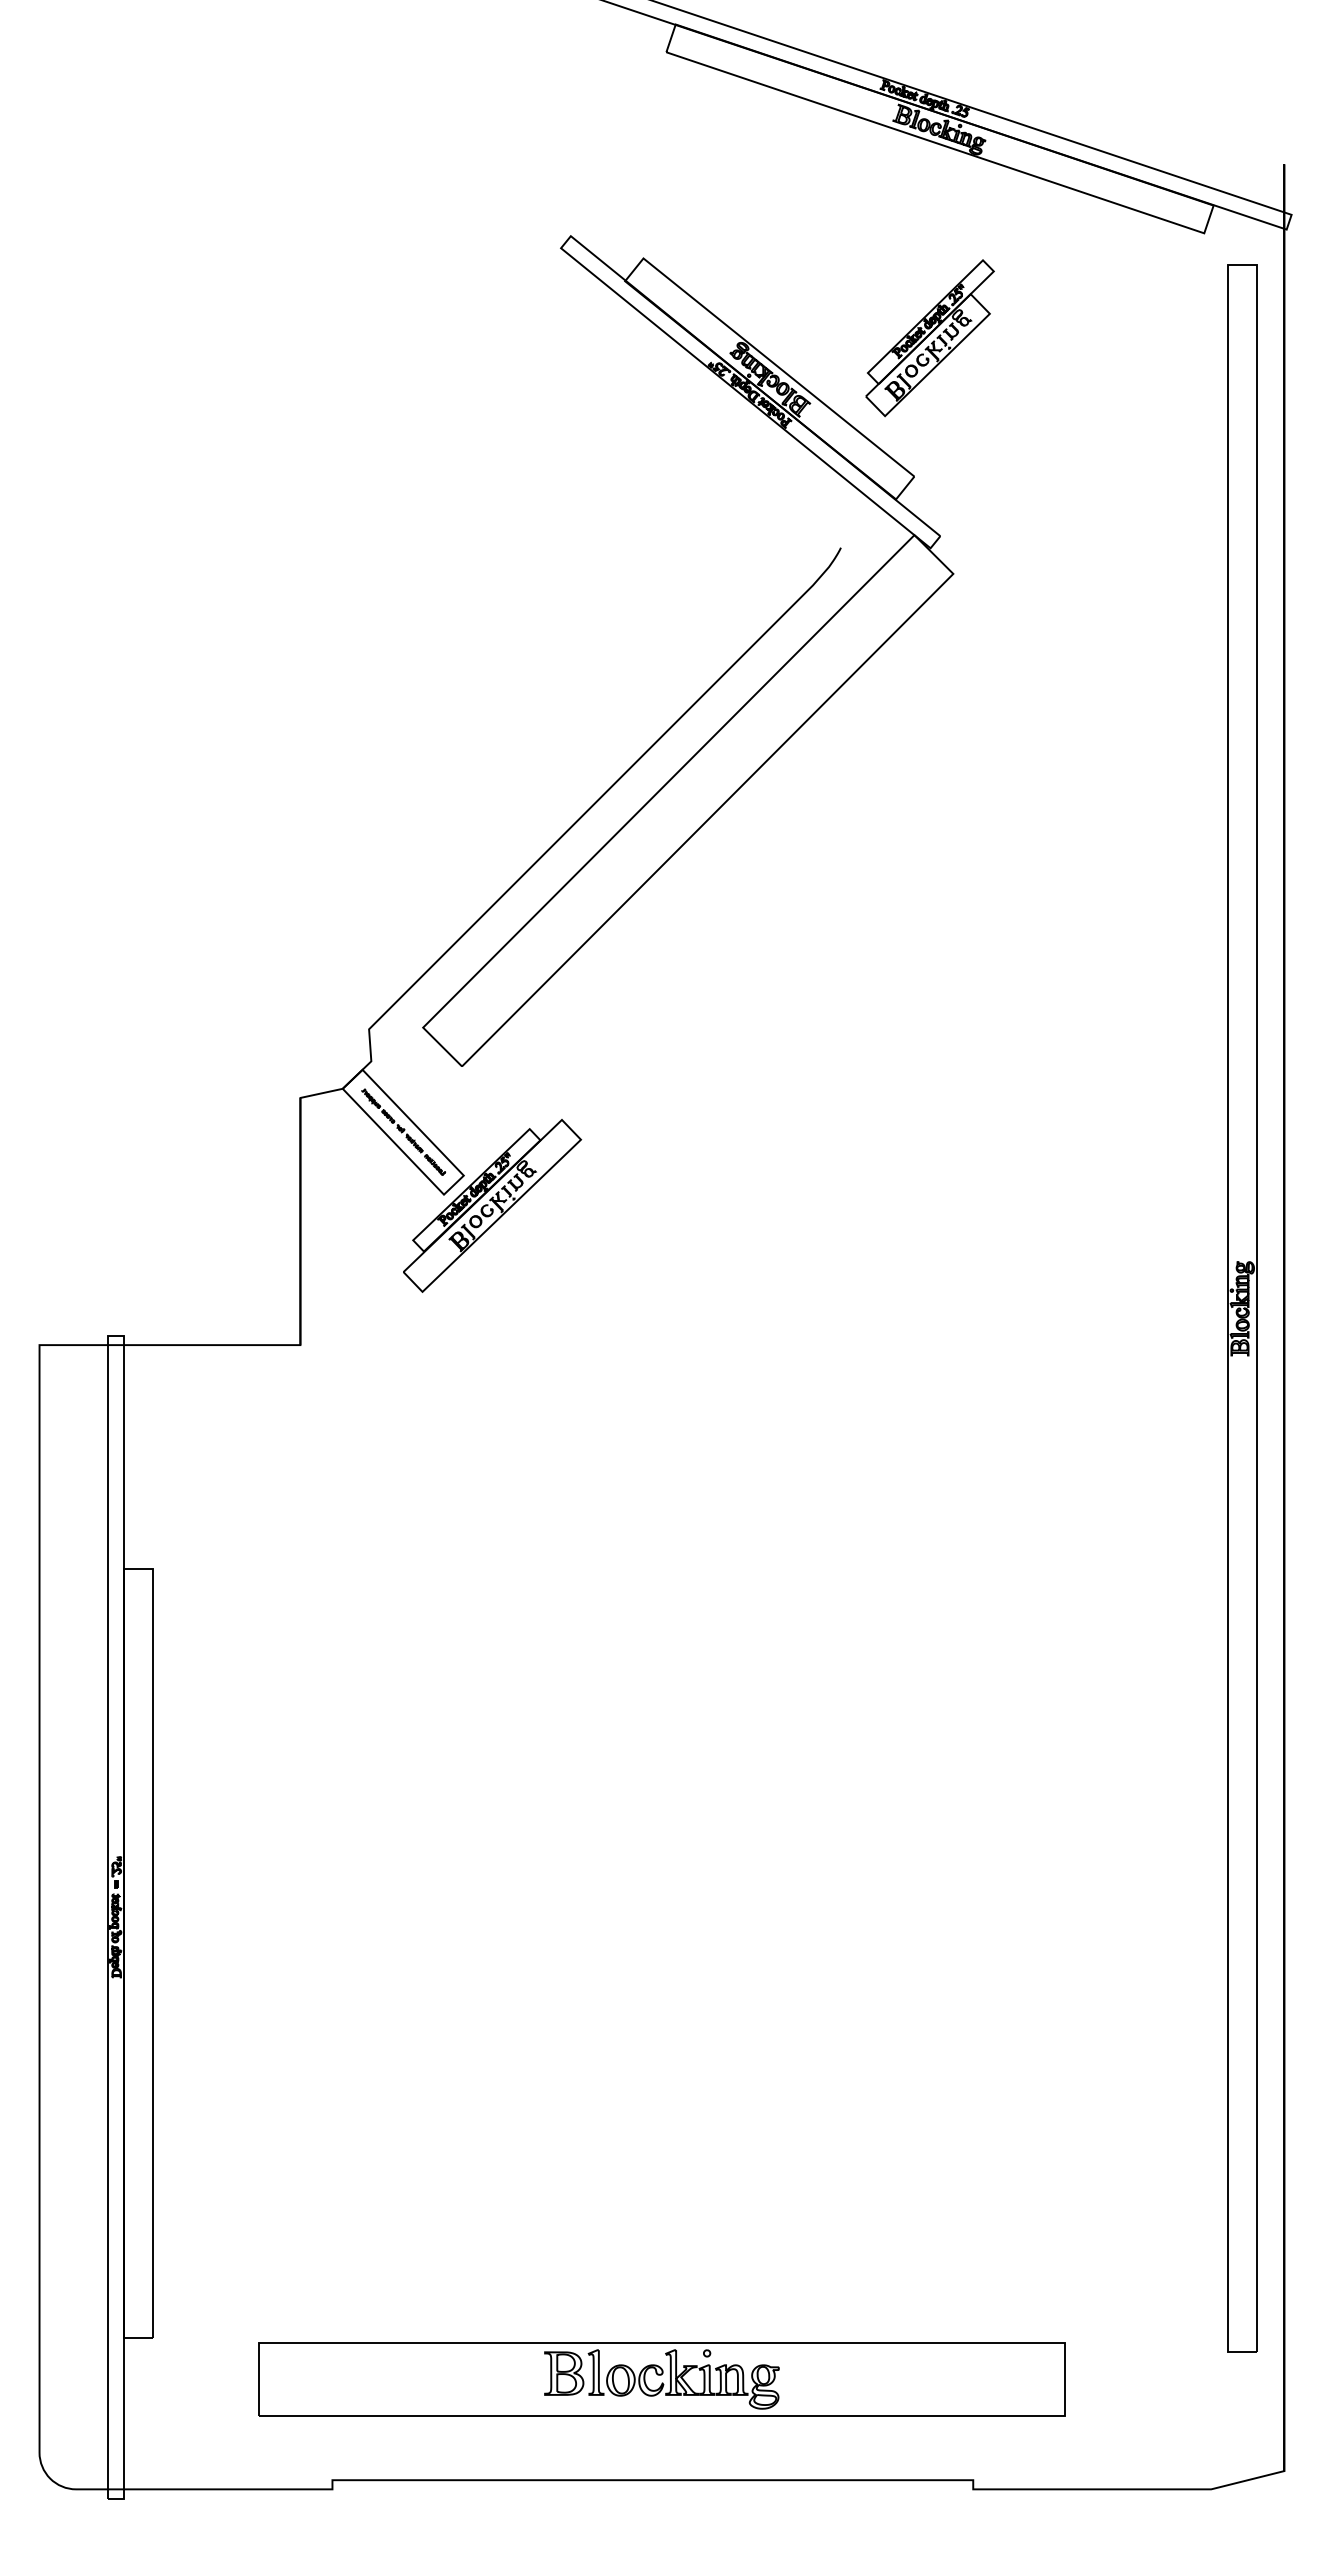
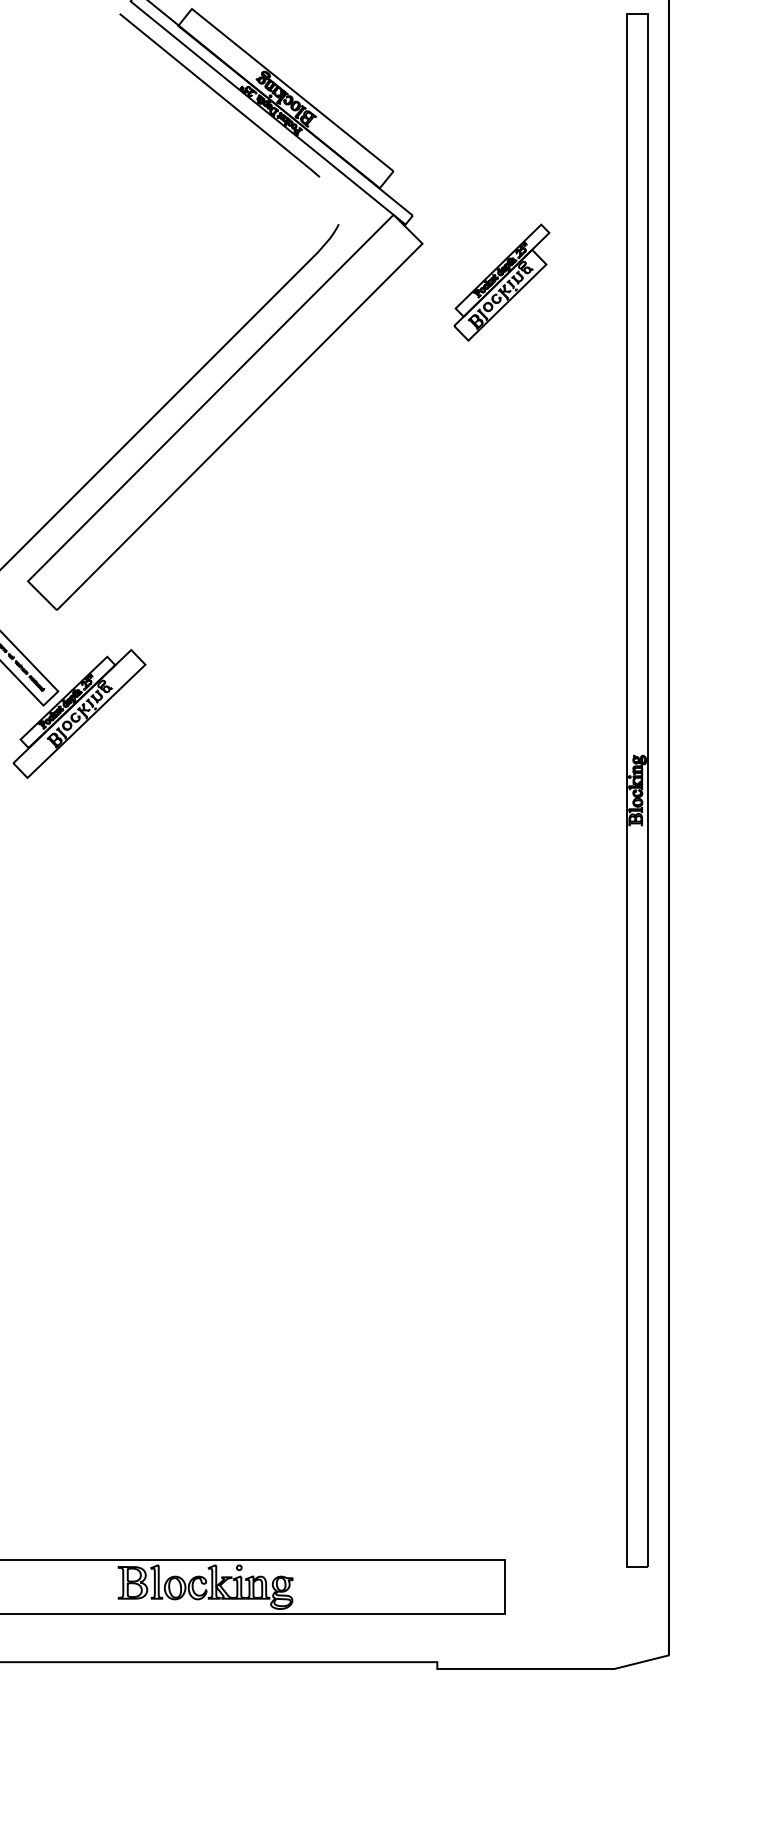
part: (929, 338) -> (501, 282), moved
line: (680, 374) -> (219, 95), added

